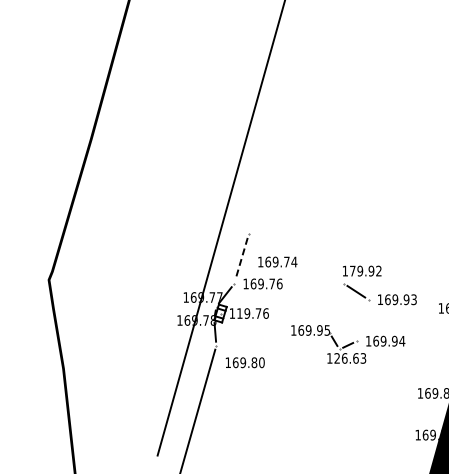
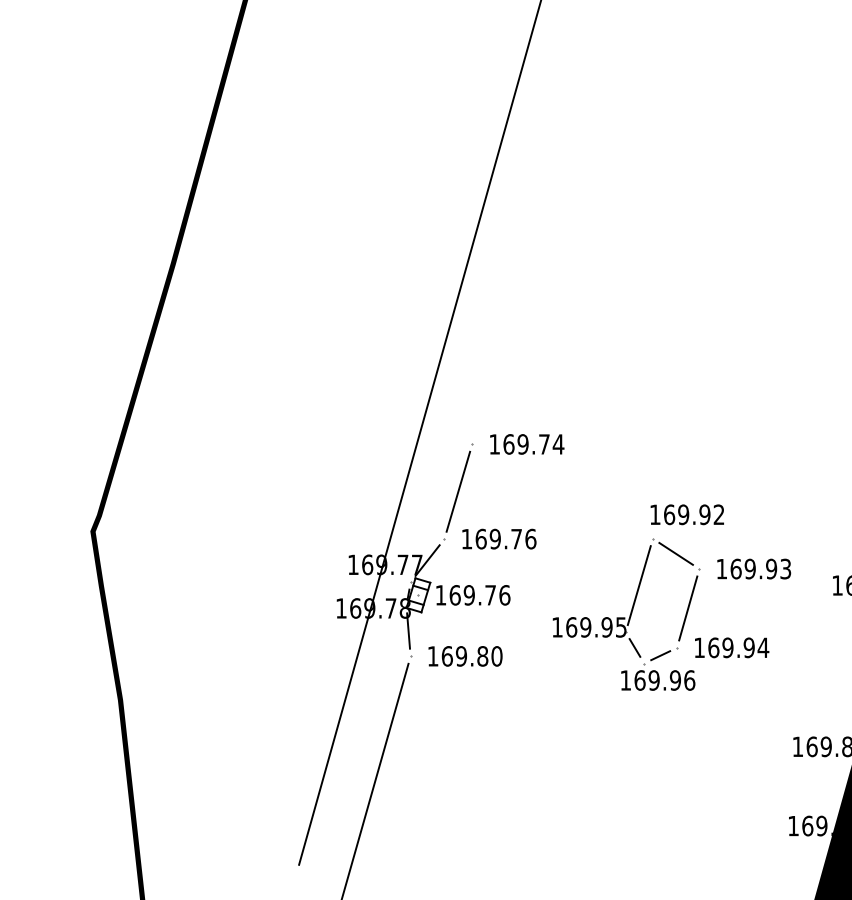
line: (241, 259) -> (458, 492), dashed -> solid
text: (277, 261) -> (526, 443), moved
text: (352, 270) -> (668, 513), 179.92 -> 169.92
line: (336, 308) -> (638, 585), added
text: (239, 313) -> (454, 595), 119.76 -> 169.76
line: (362, 320) -> (687, 608), added
text: (350, 358) -> (665, 680), 126.63 -> 169.96
text: (244, 362) -> (463, 655), moved

